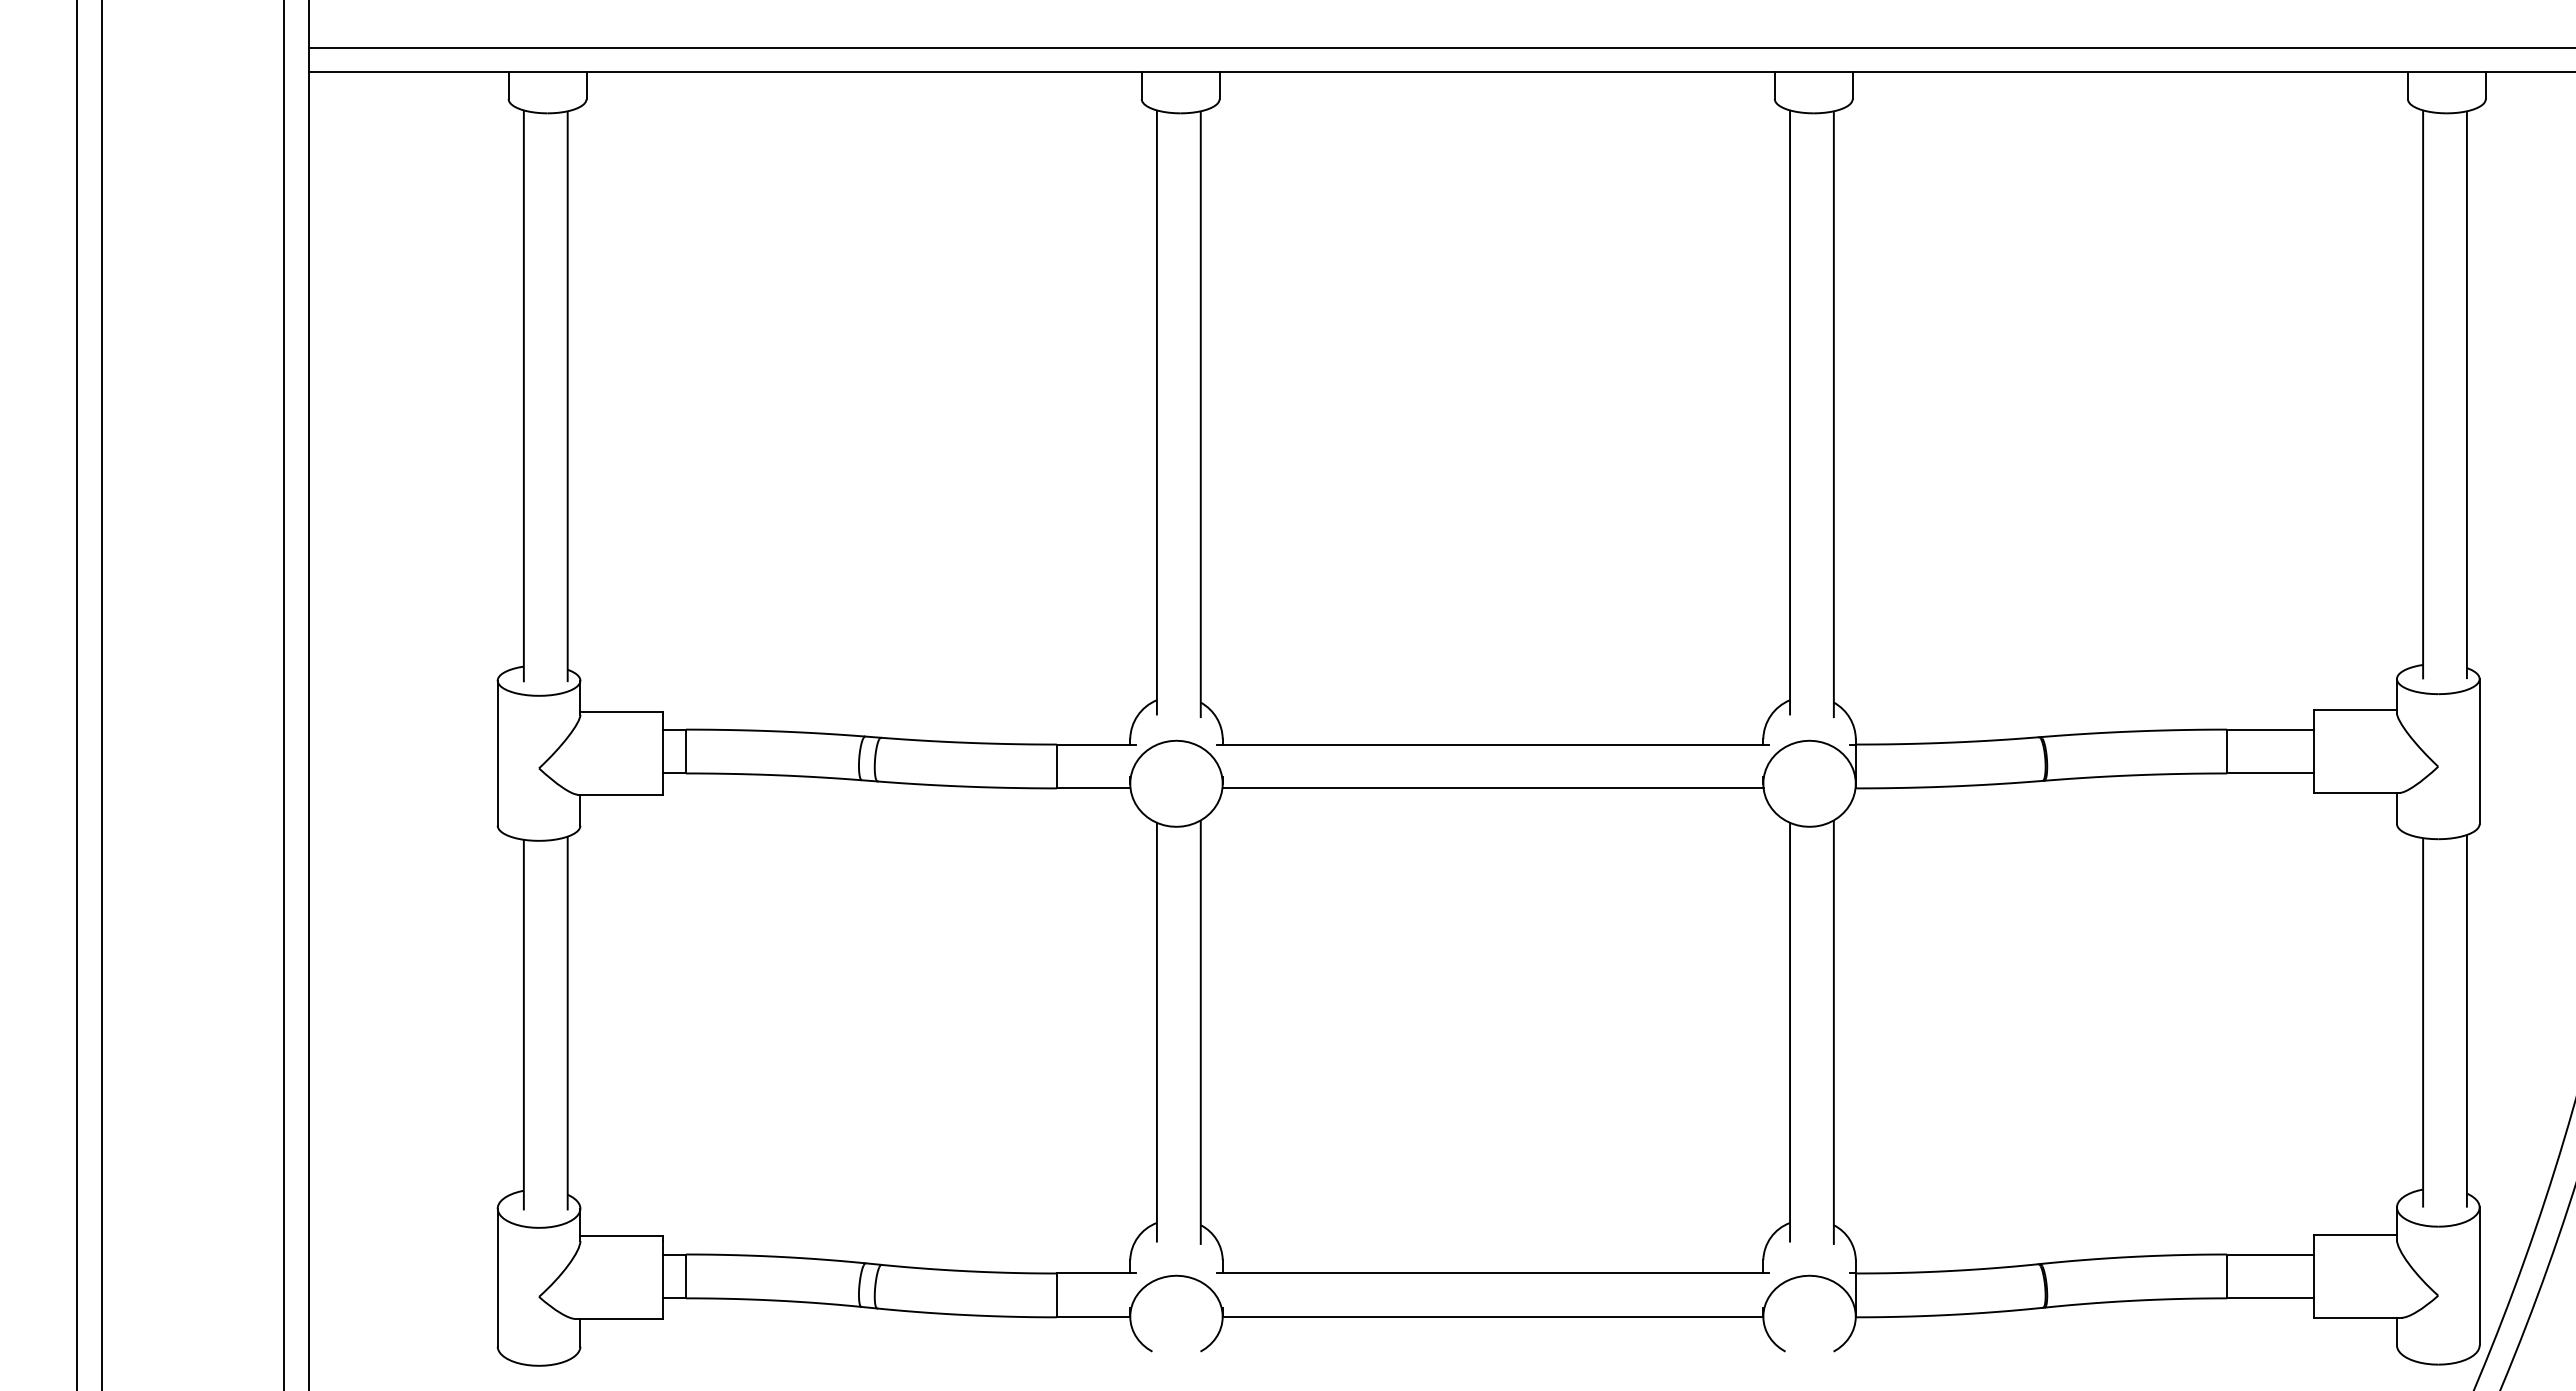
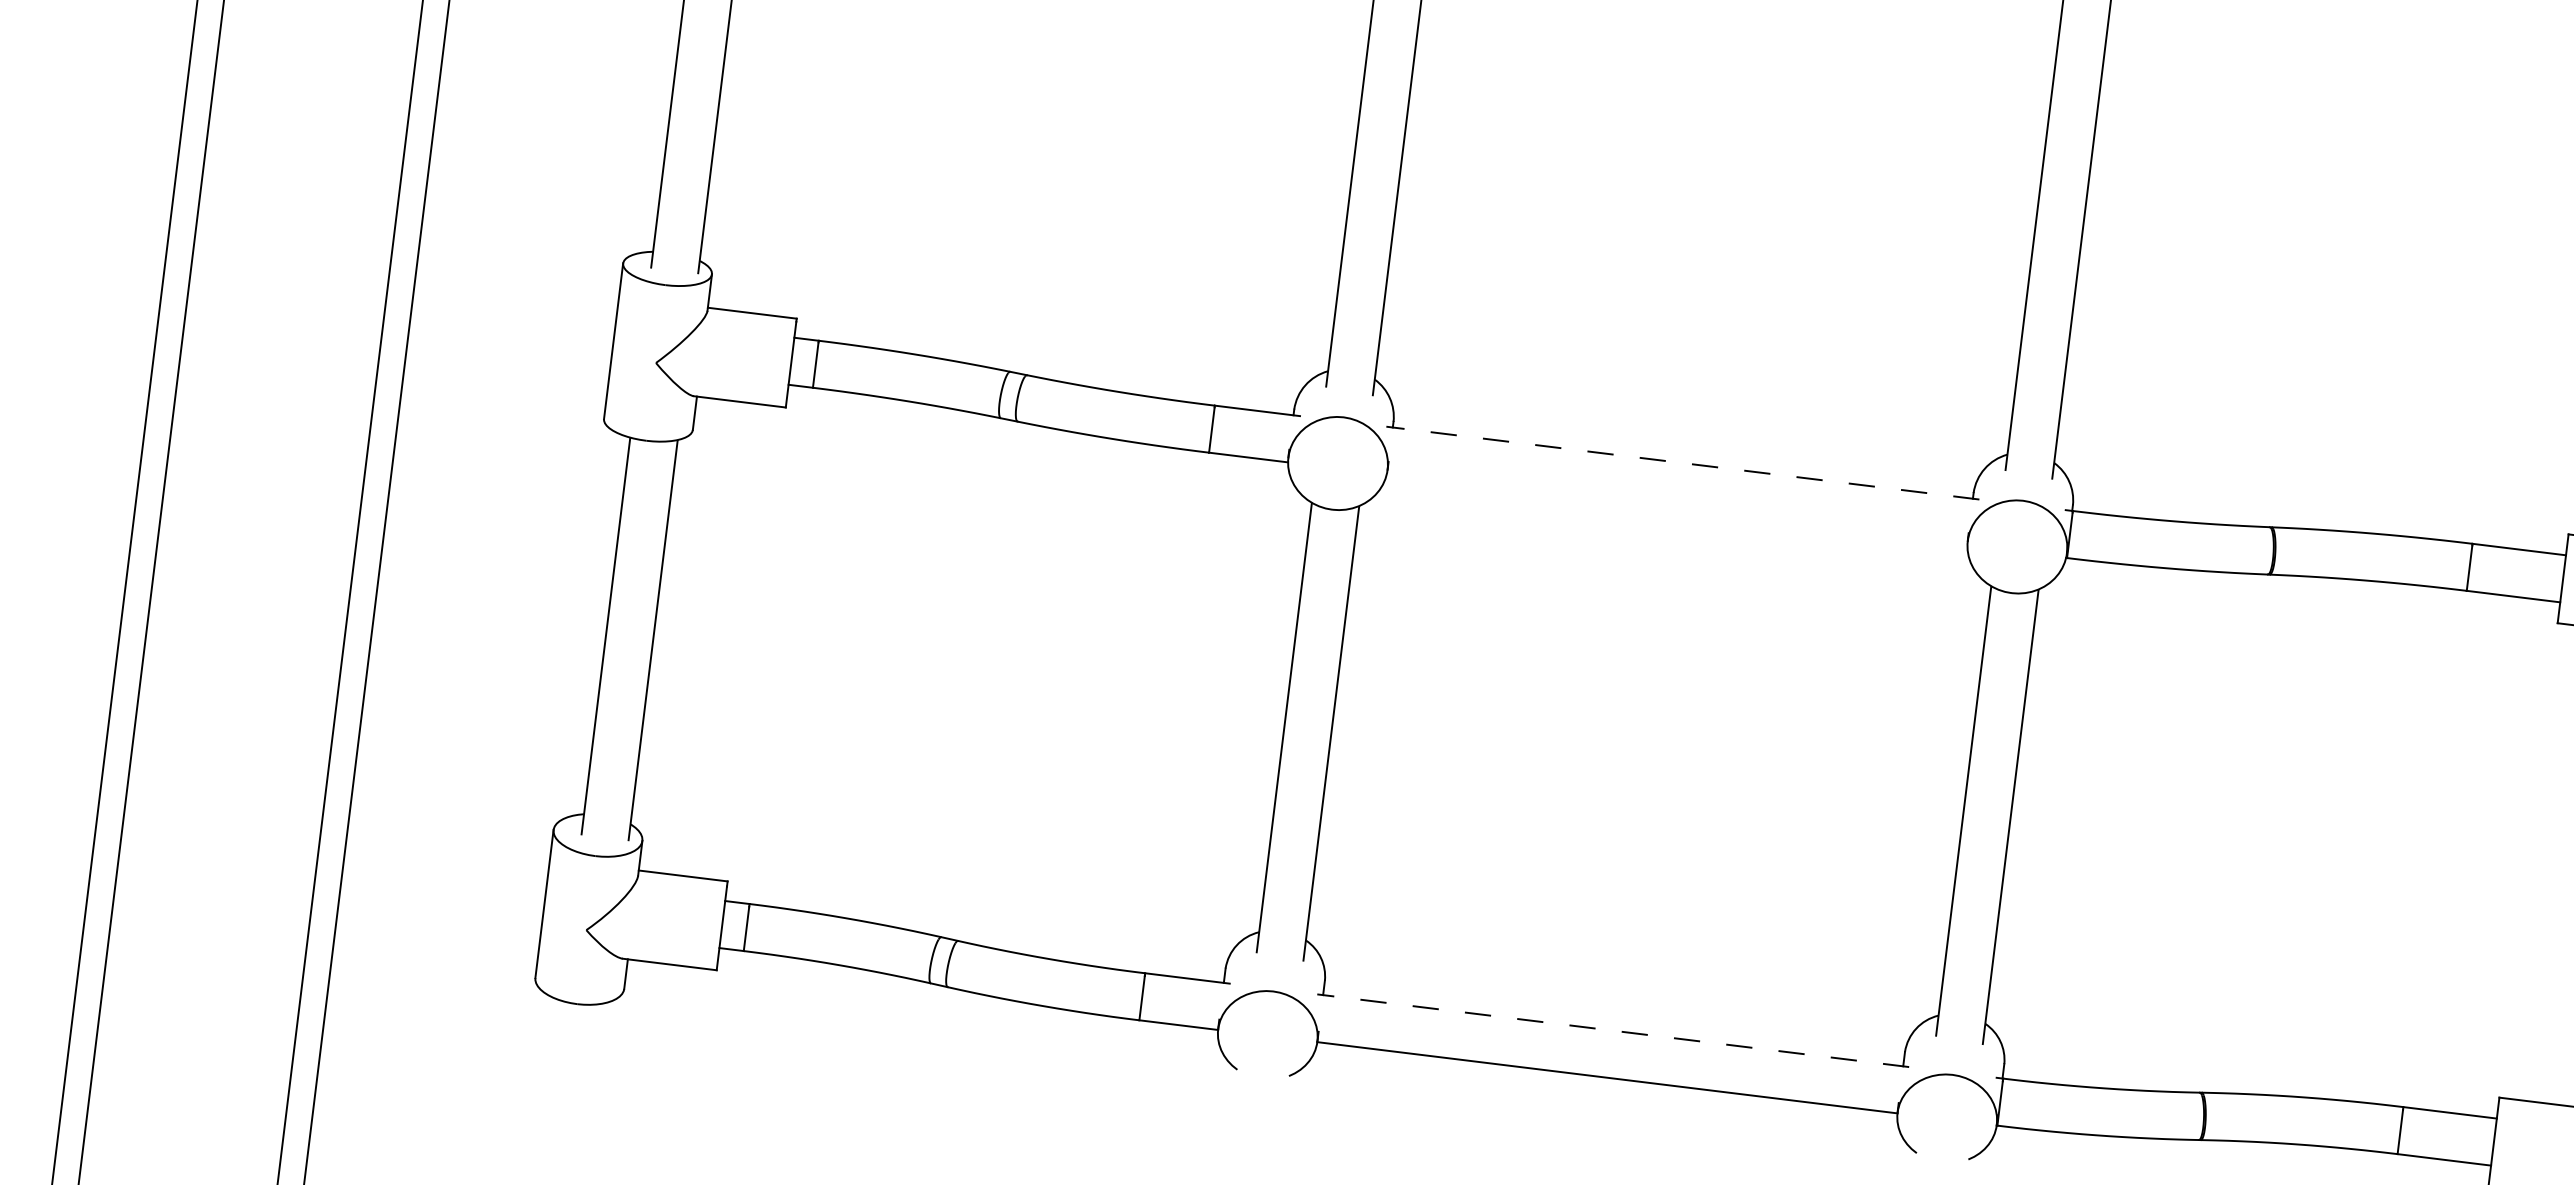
line: (1492, 744) -> (1682, 462), solid -> dashed
line: (1492, 788) -> (1676, 510), removed
line: (1493, 1273) -> (1613, 1030), solid -> dashed

